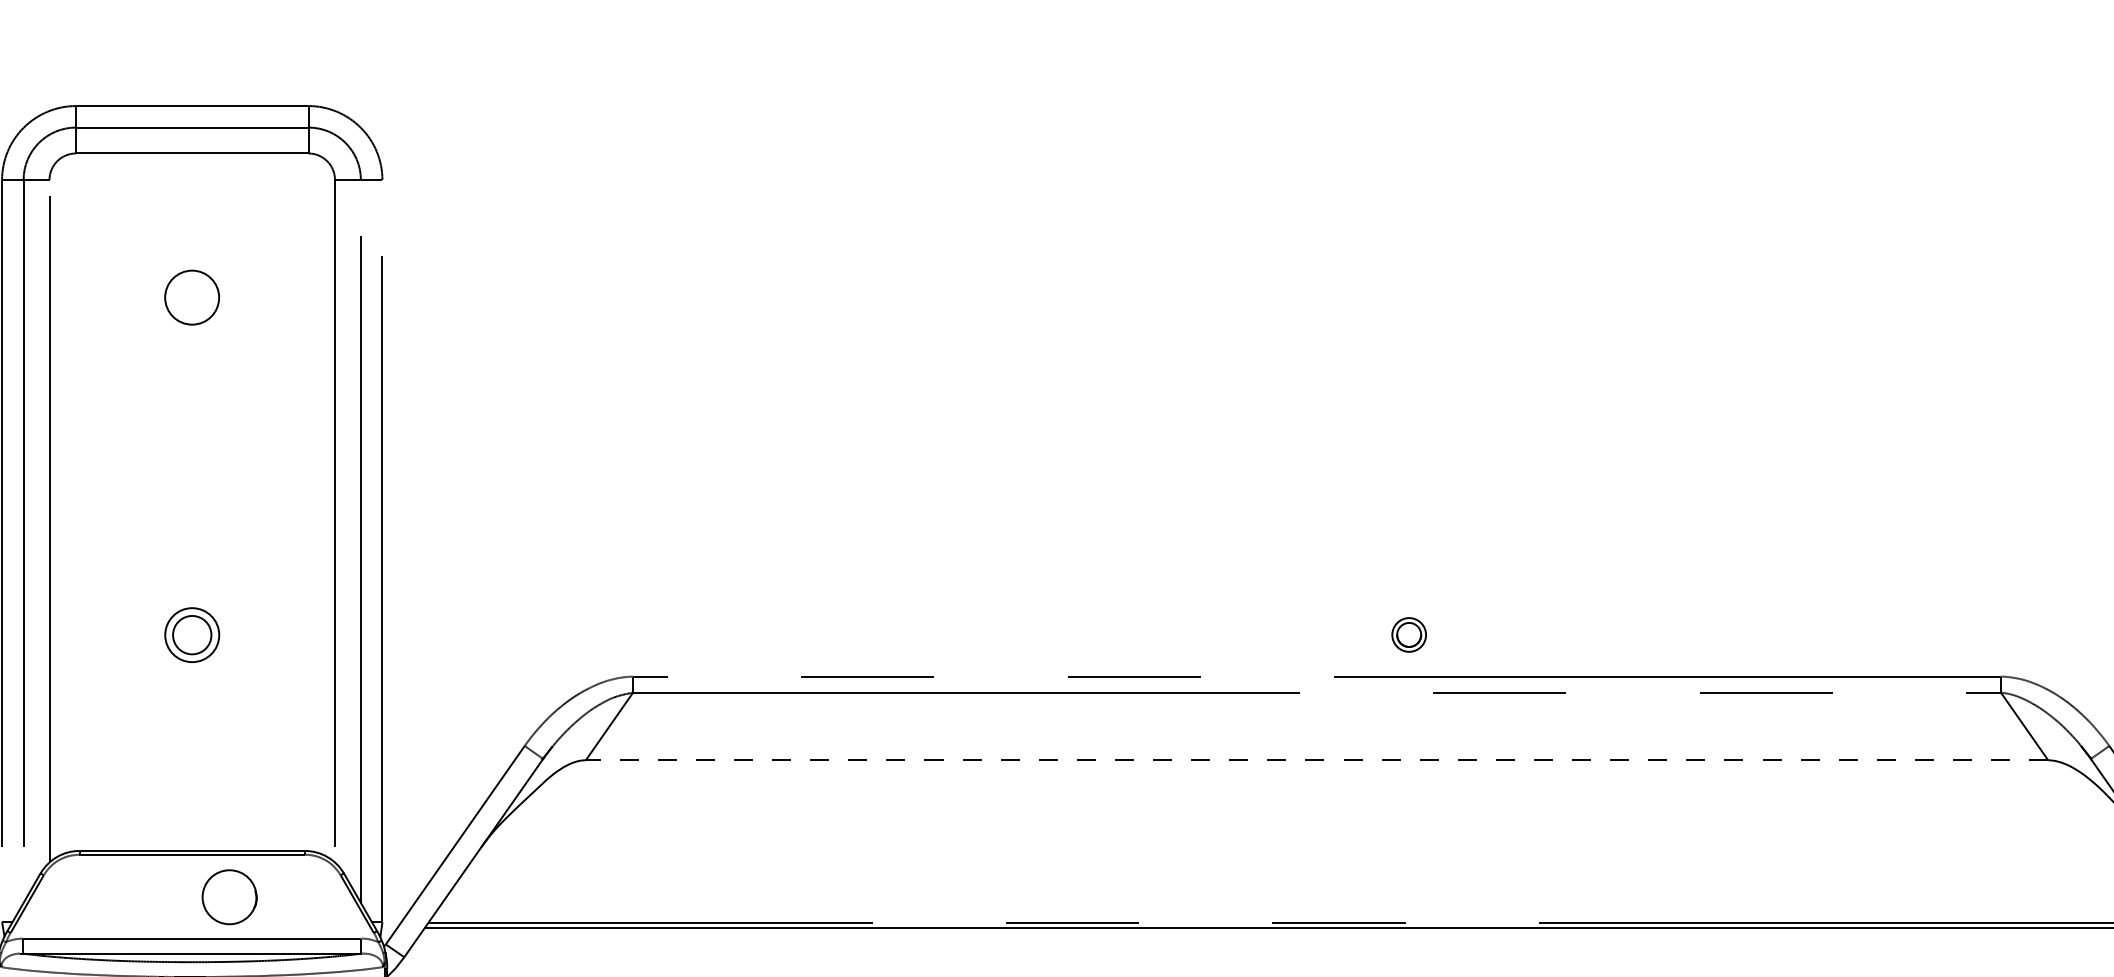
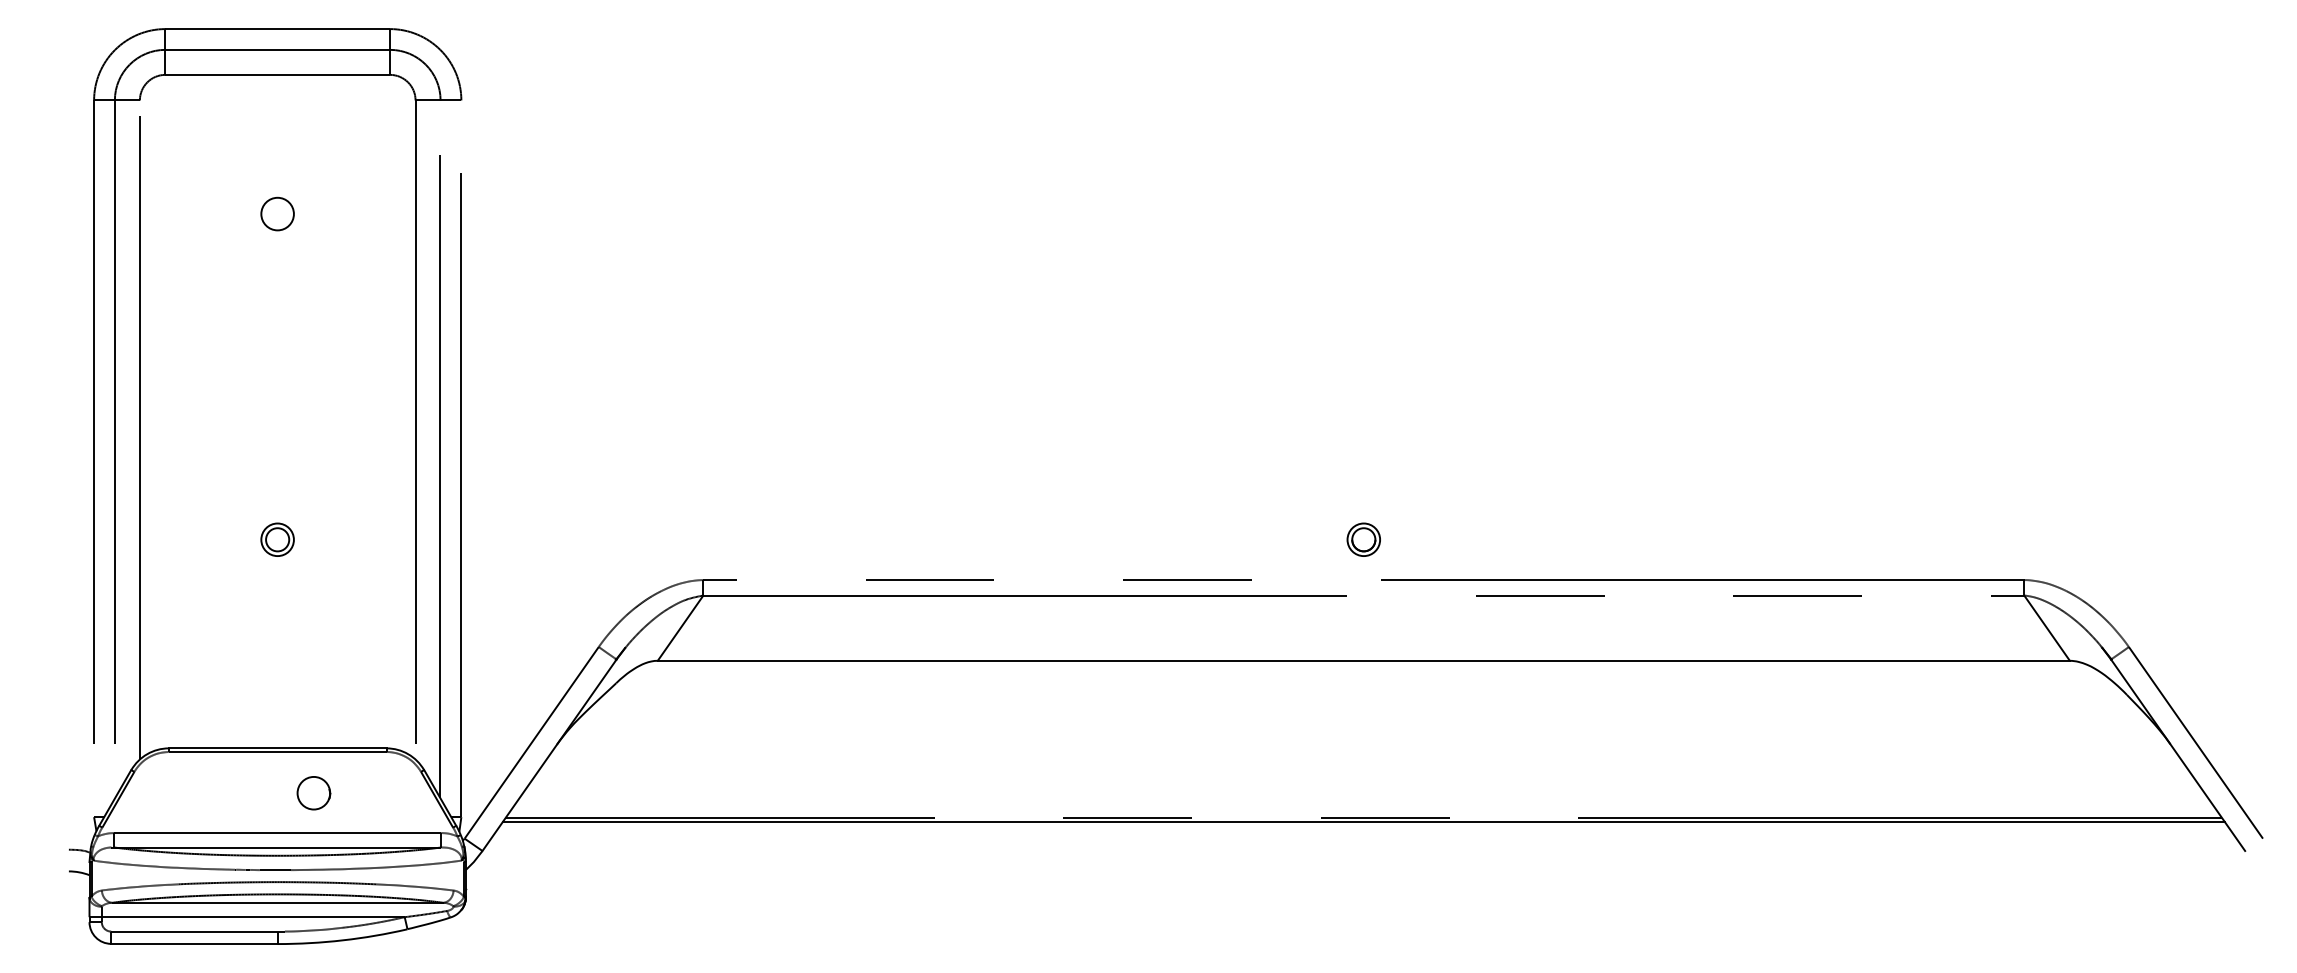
circle: (192, 297) -> (277, 213), size x0.62
part: (192, 634) -> (277, 539), size x0.62
part: (1408, 634) -> (1363, 539), moved
line: (1316, 759) -> (1363, 660), dashed -> solid
part: (229, 897) -> (313, 793), size x0.62

